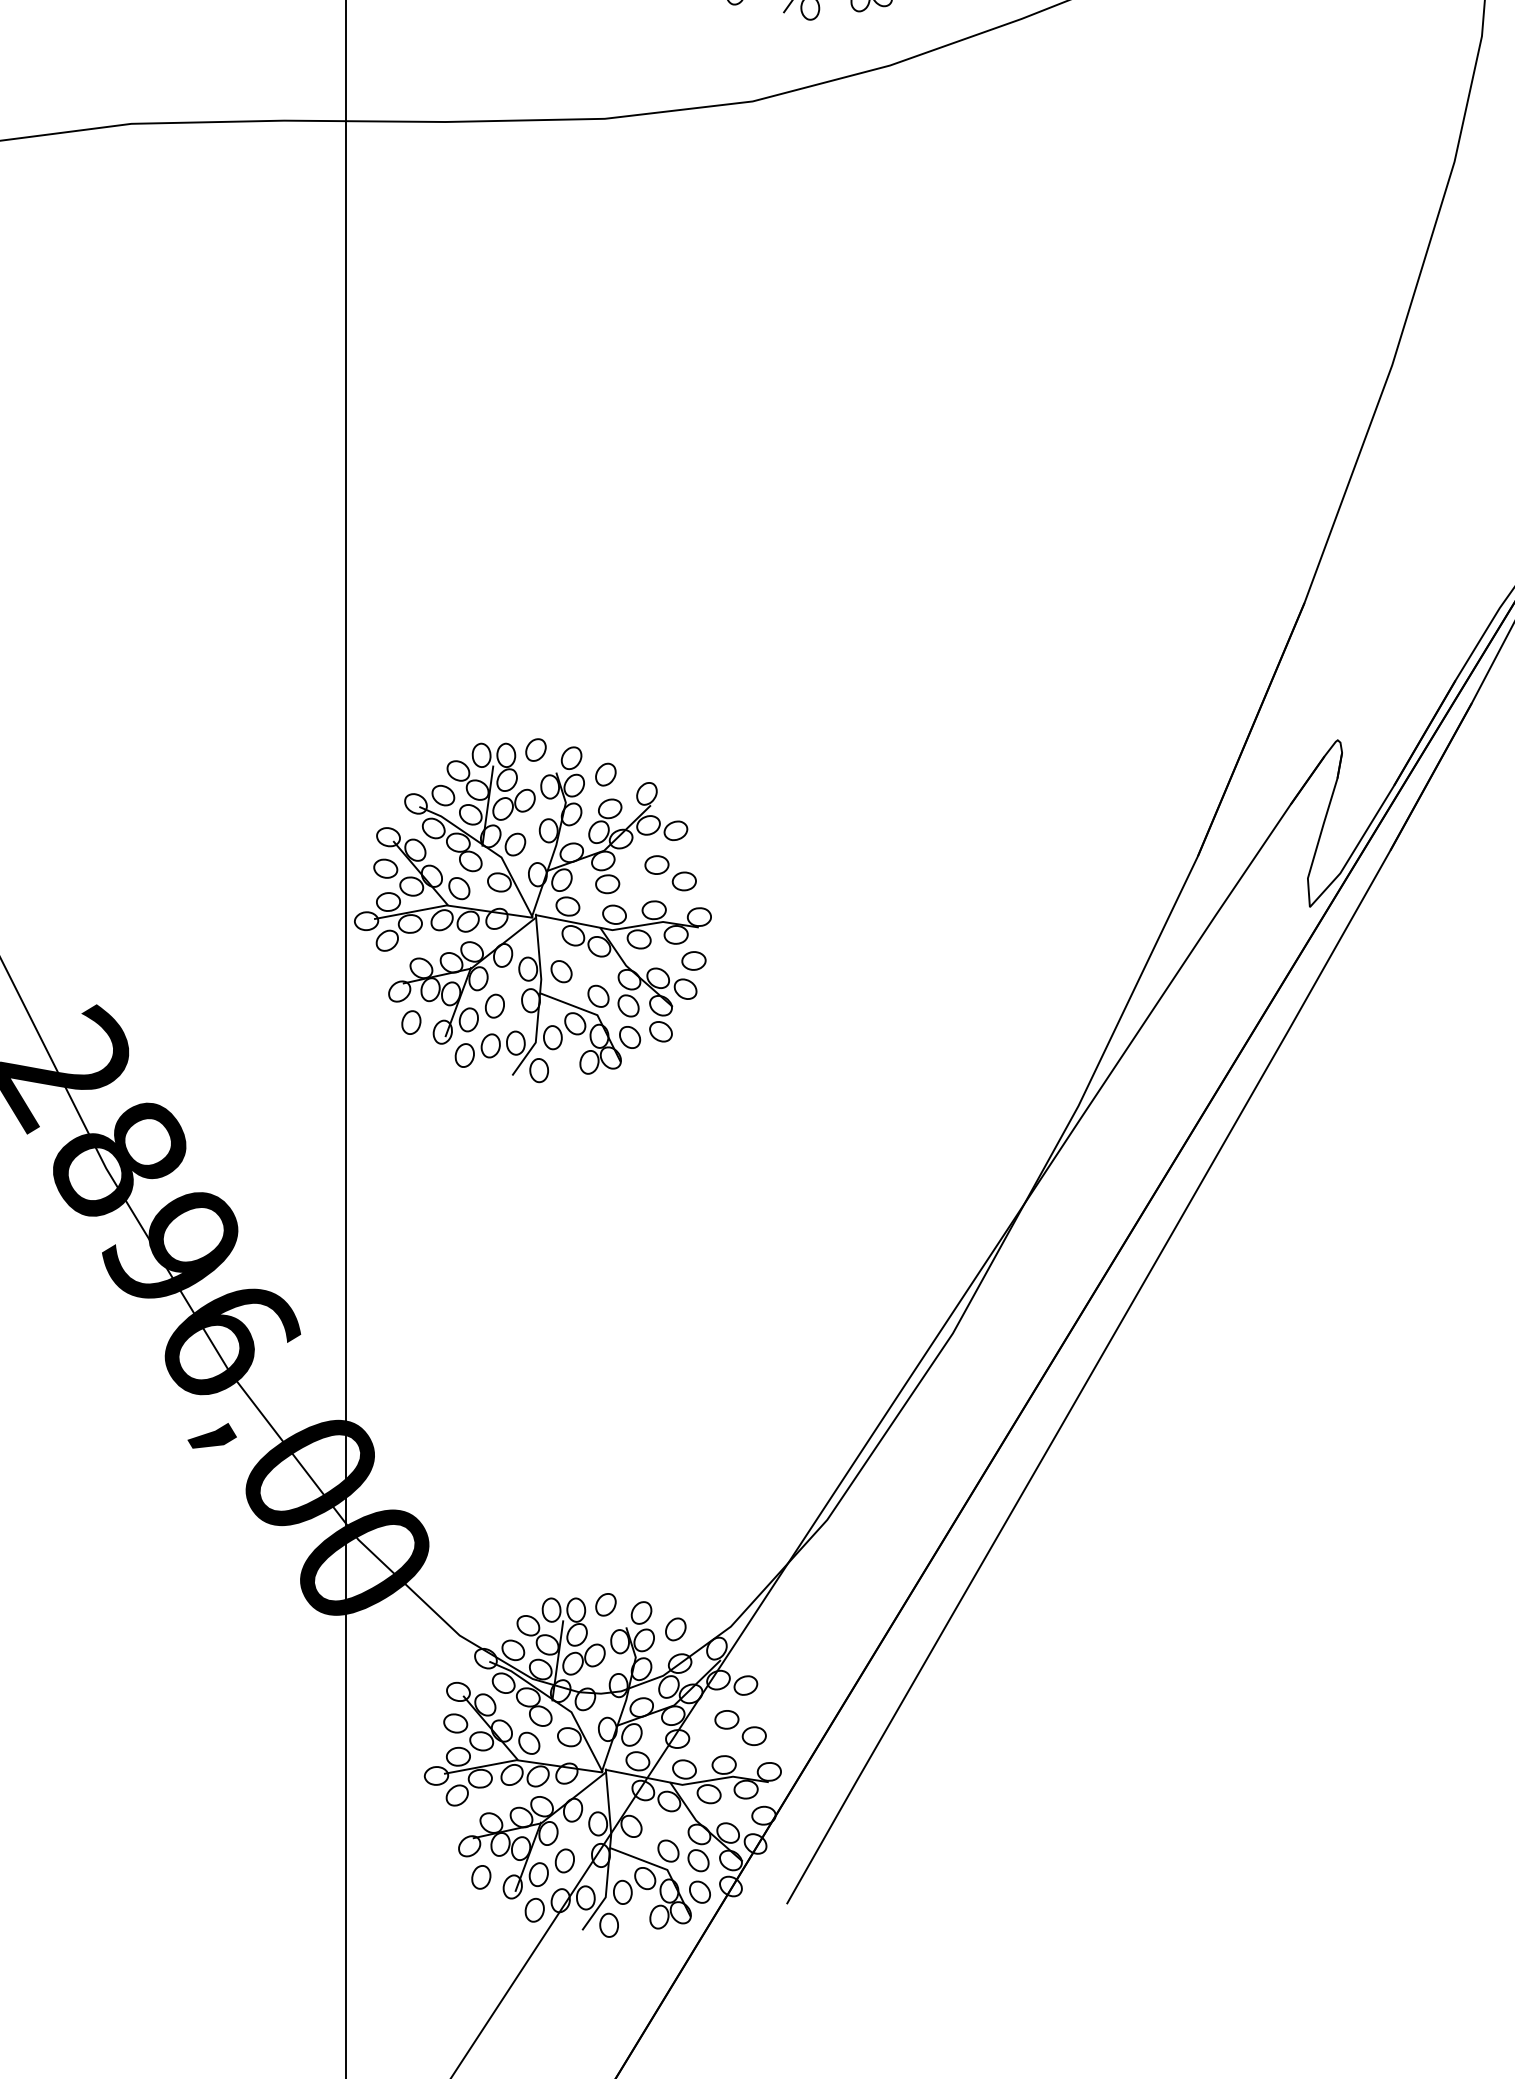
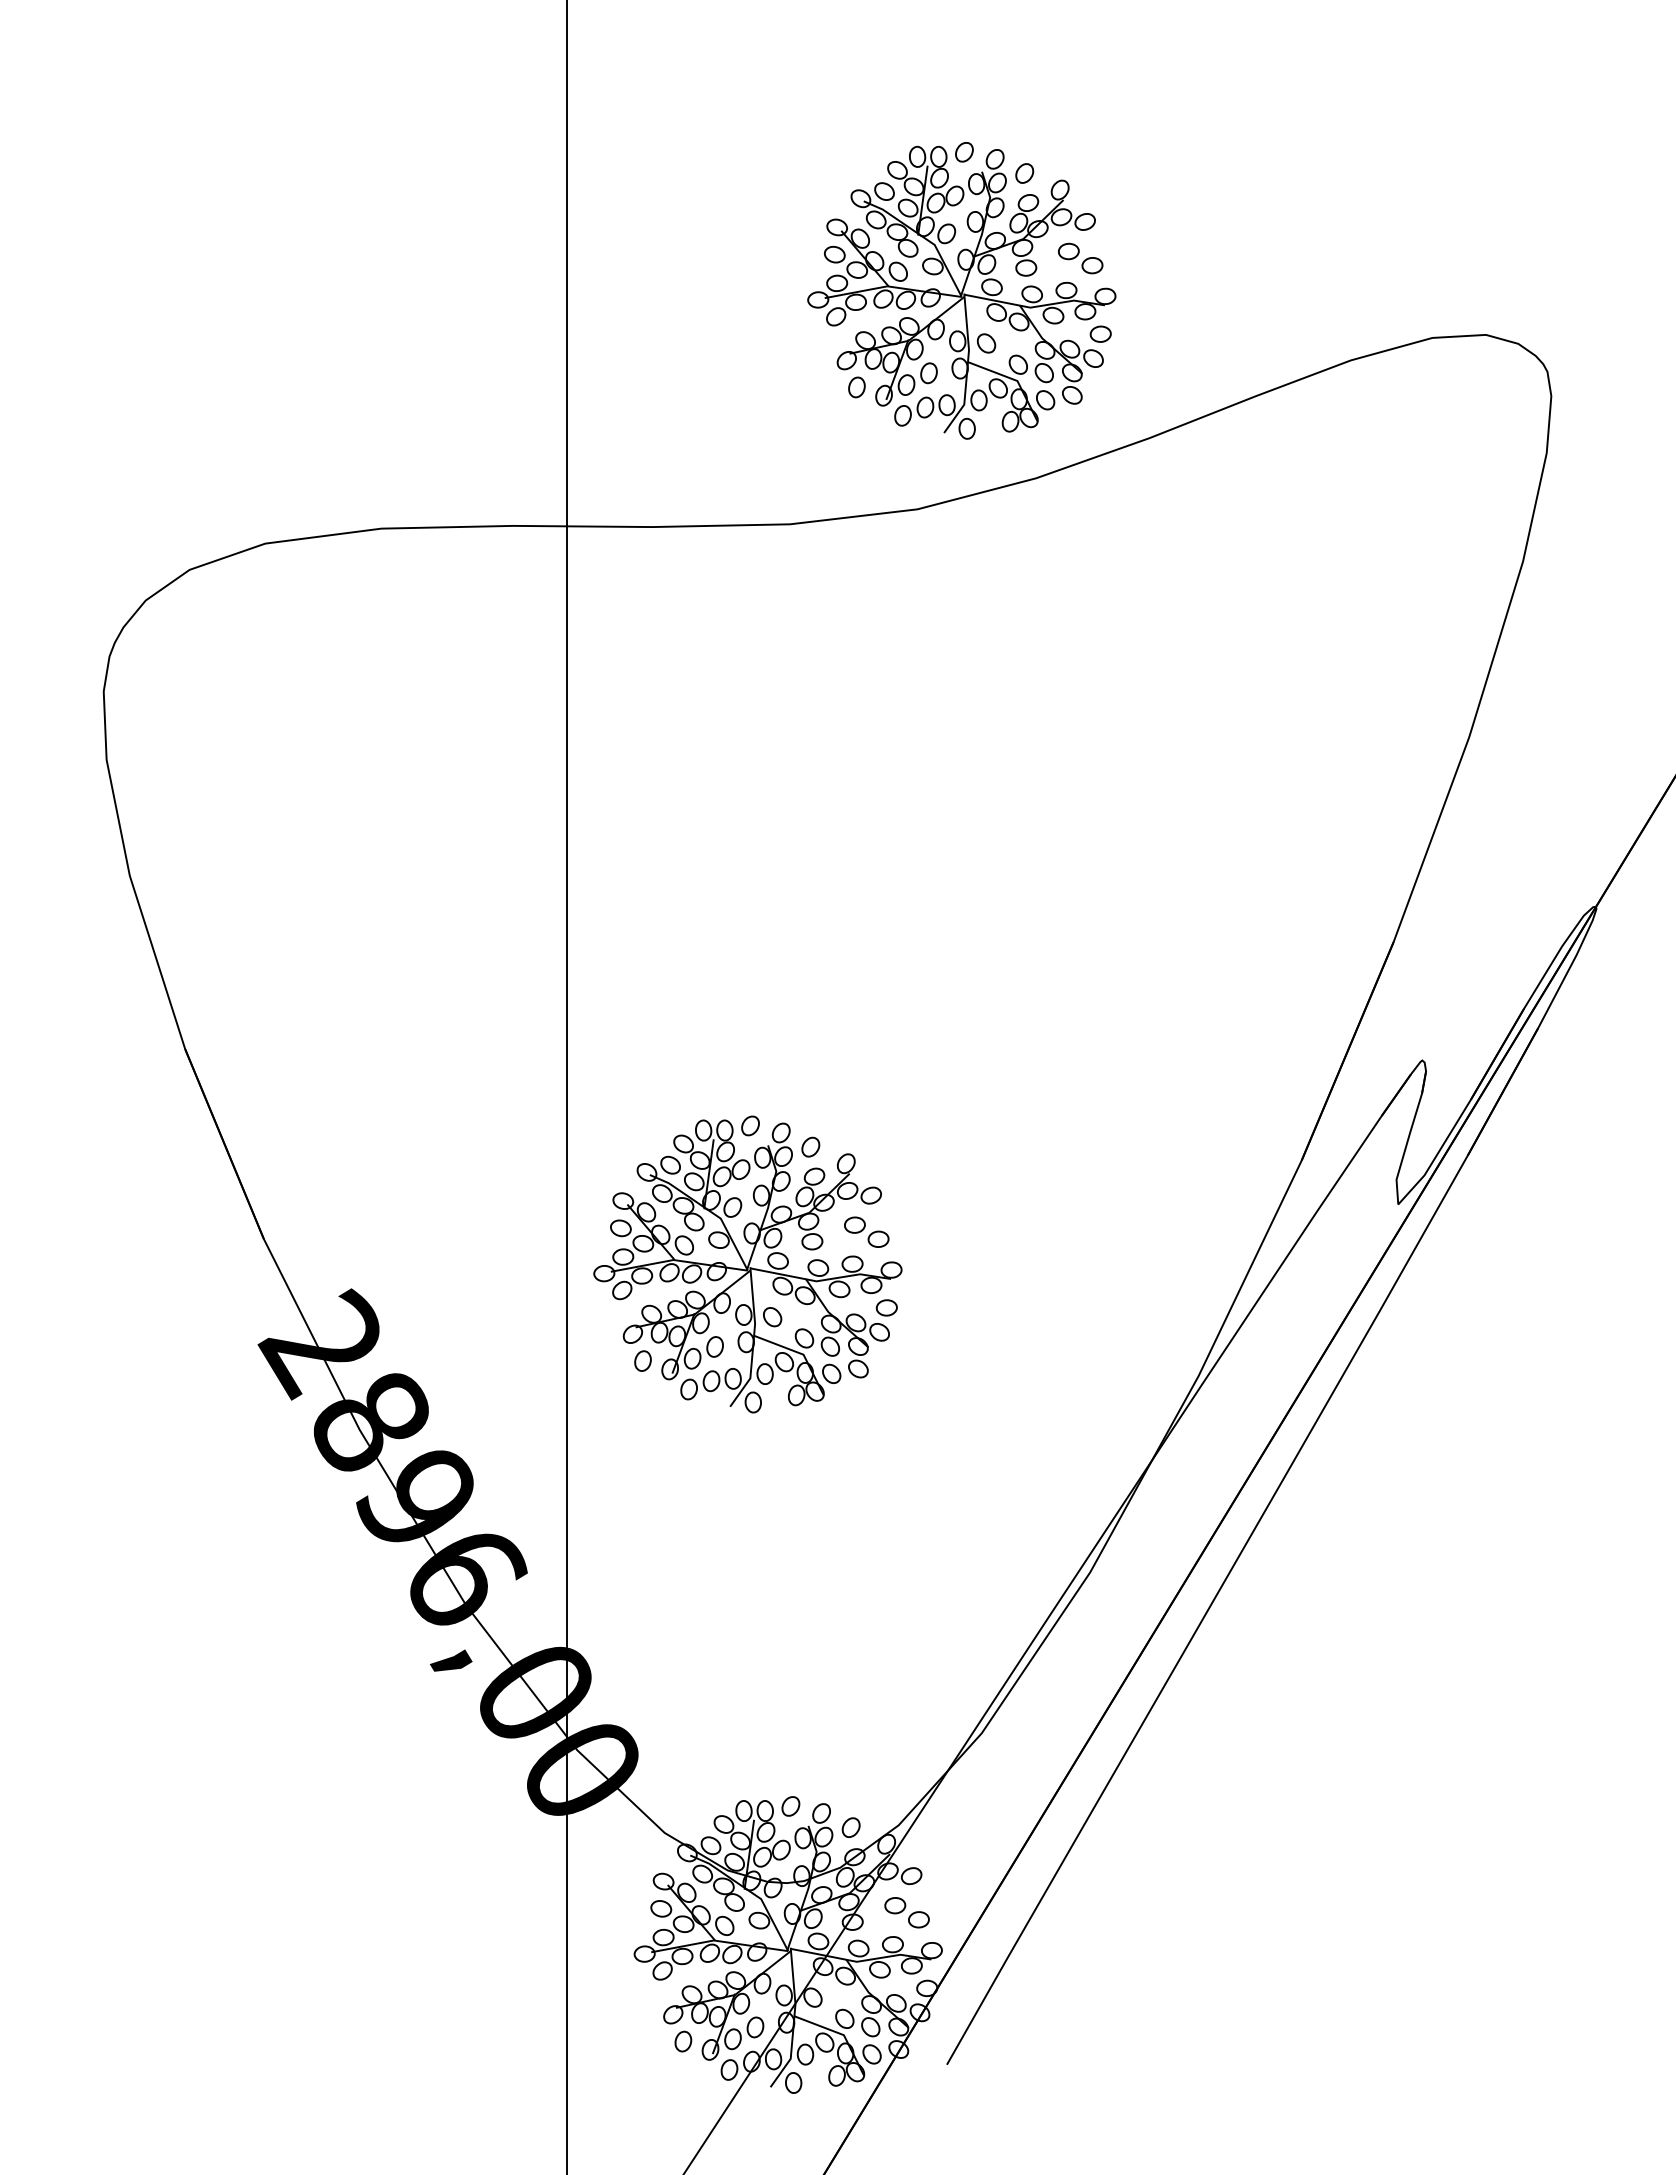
part: (532, 910) -> (747, 1264), moved

